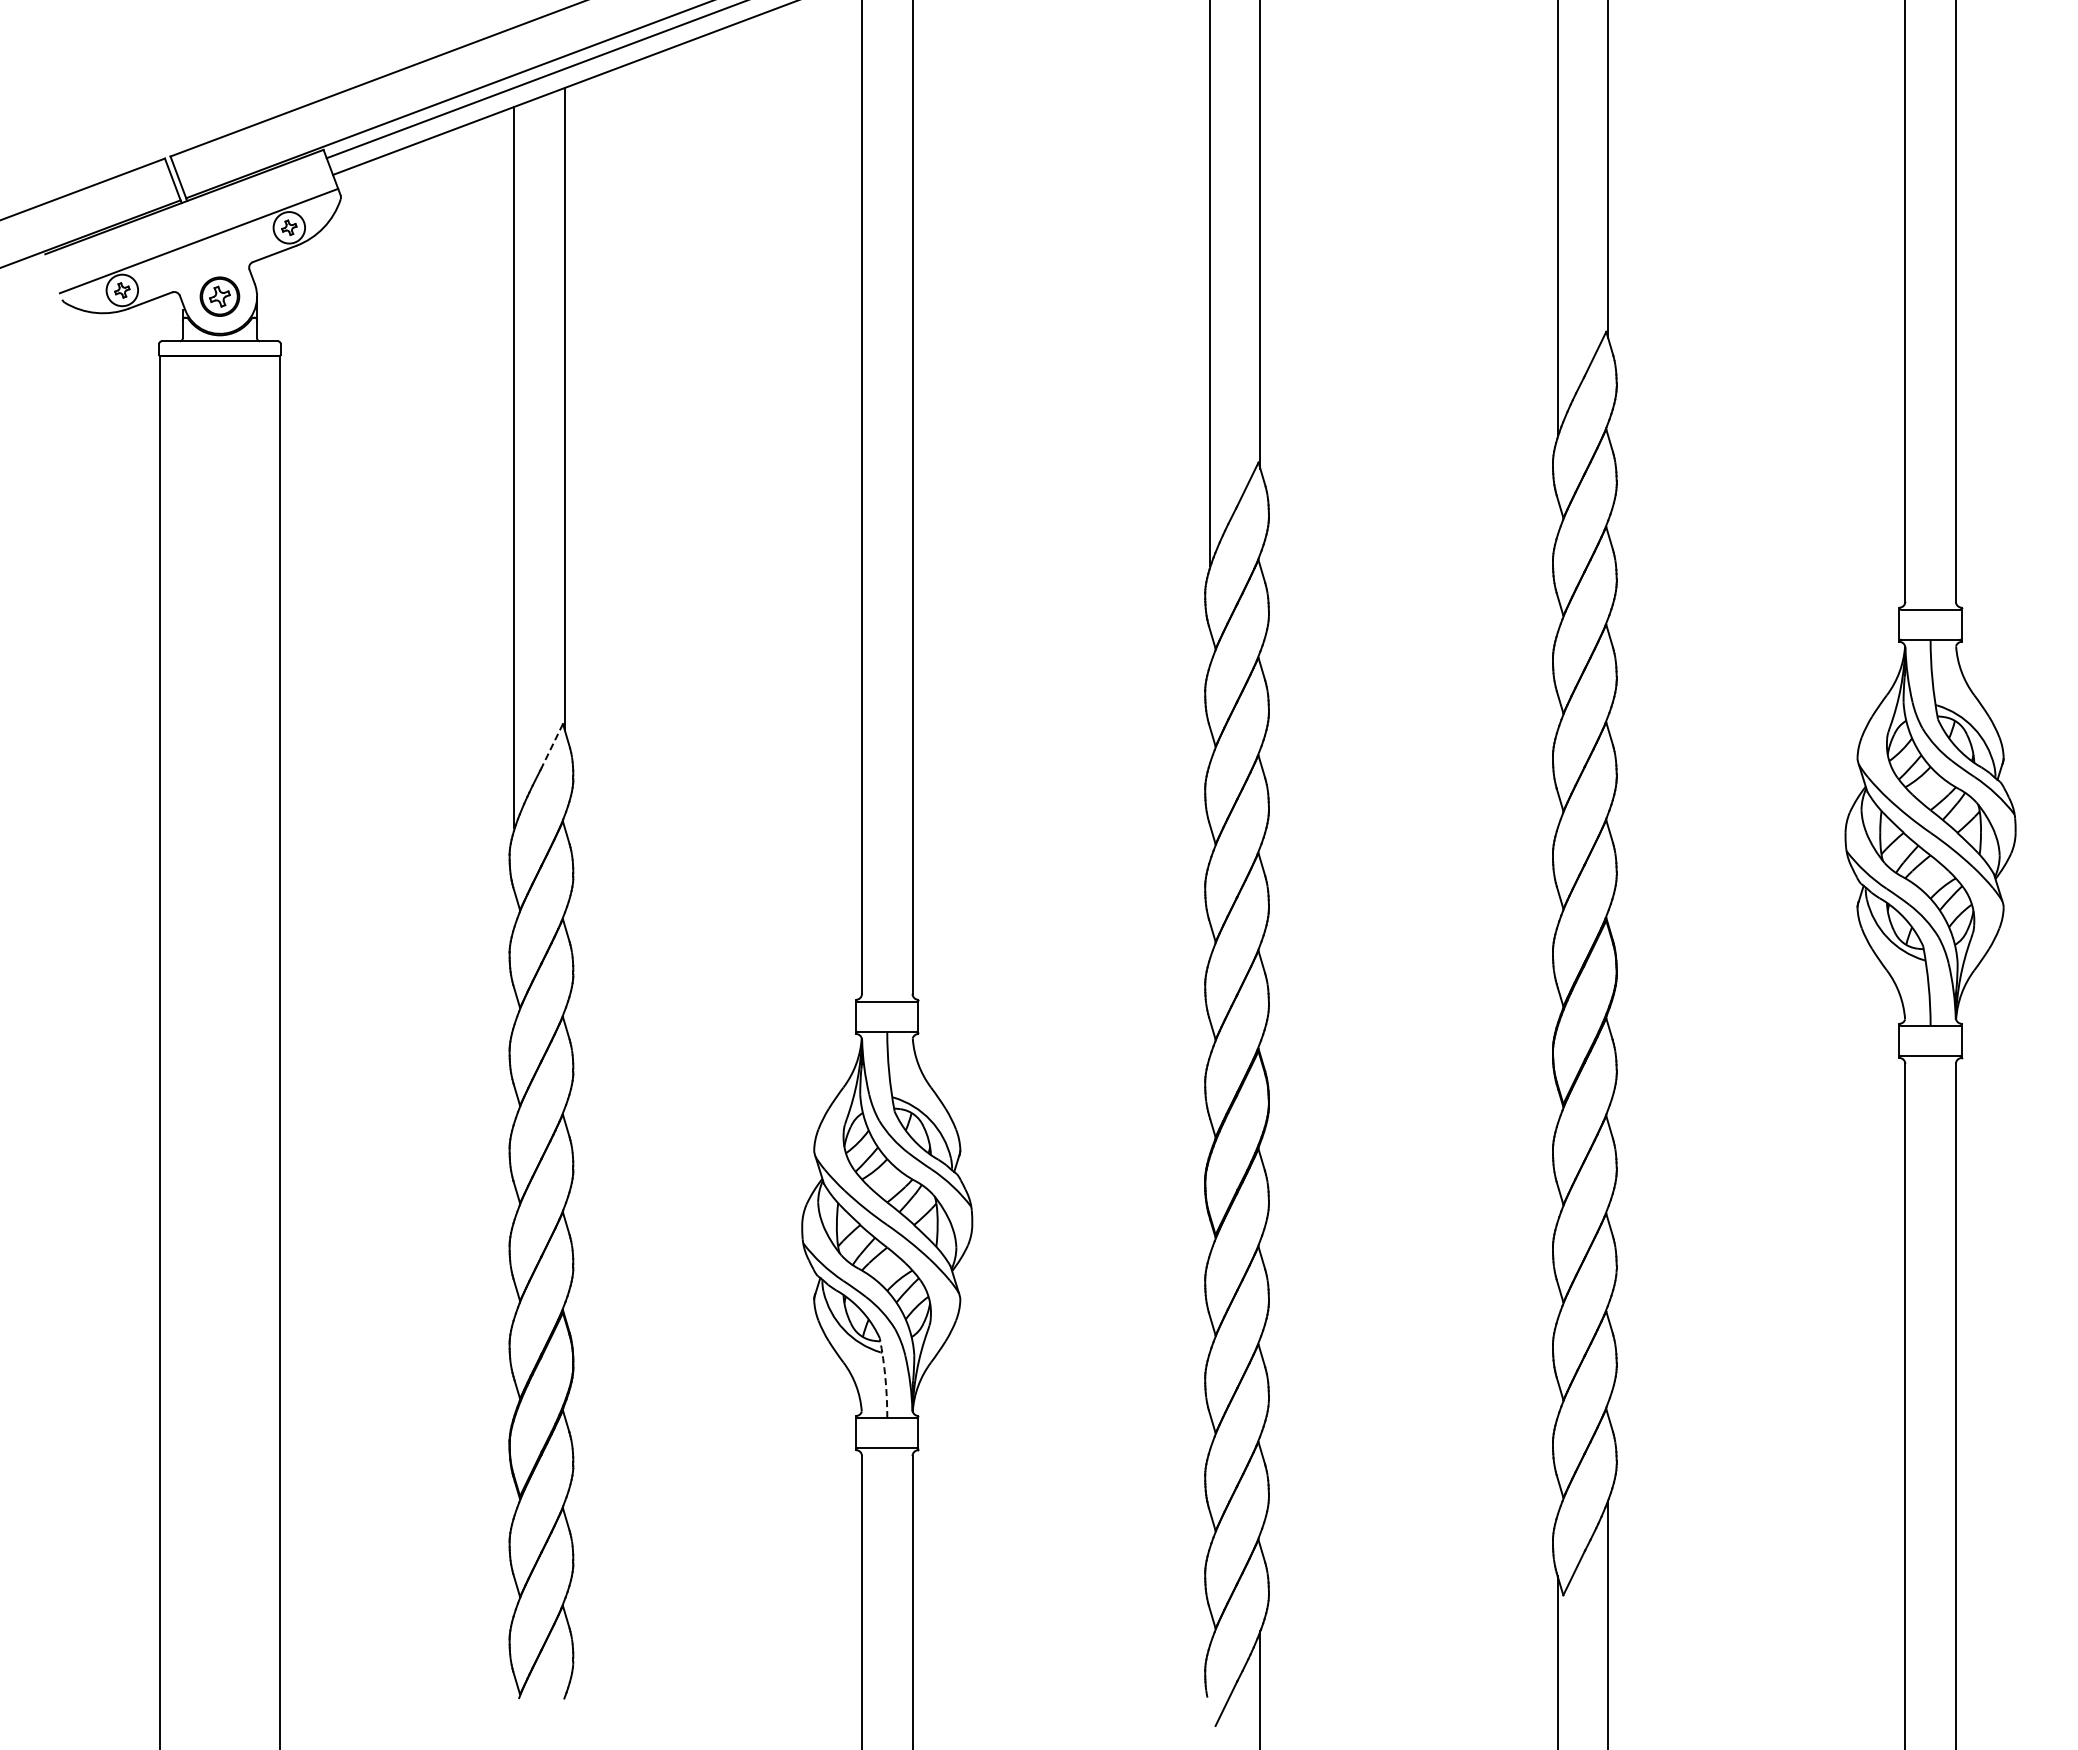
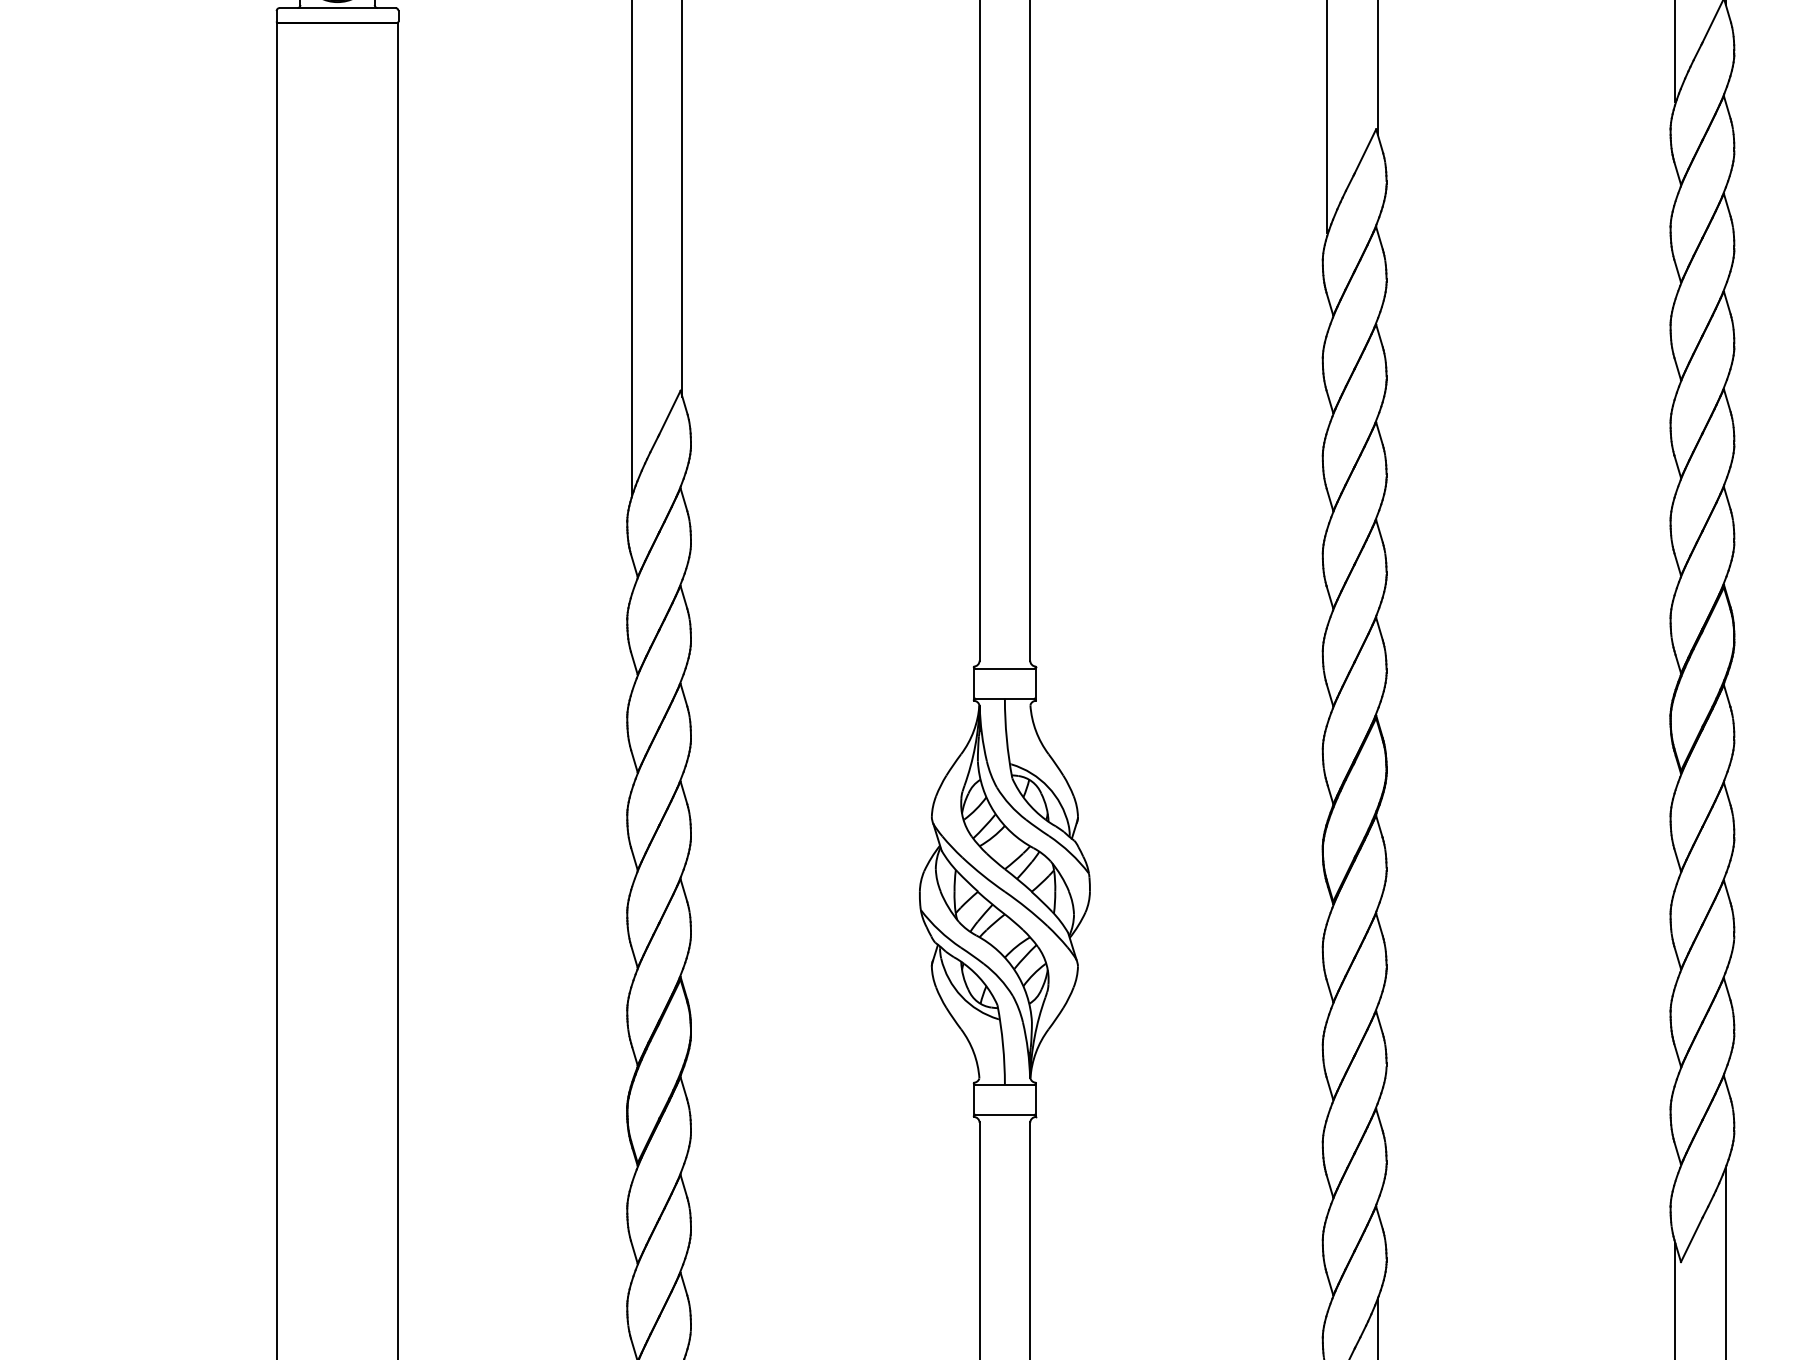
line: (552, 746) -> (670, 413), dashed -> solid
arc: (885, 1378) -> (1003, 1045), dashed -> solid

